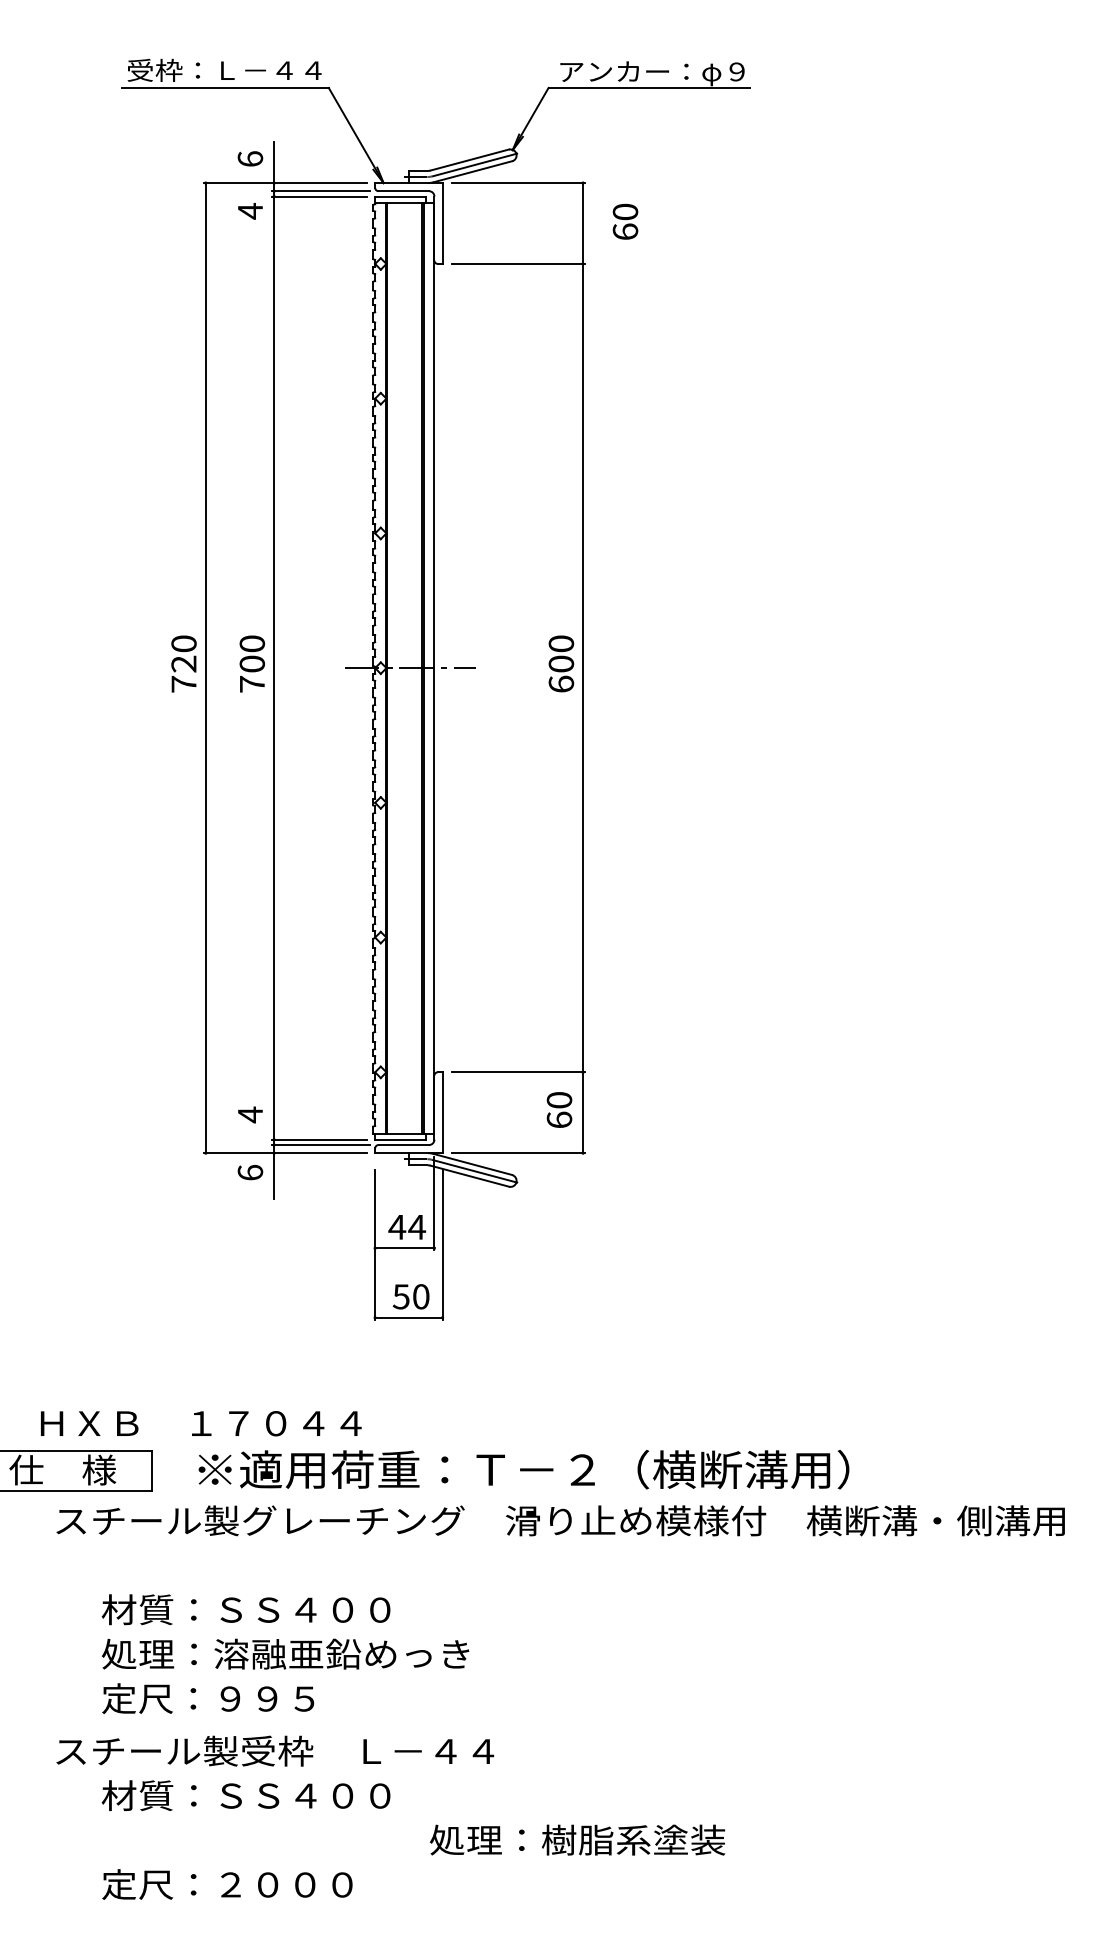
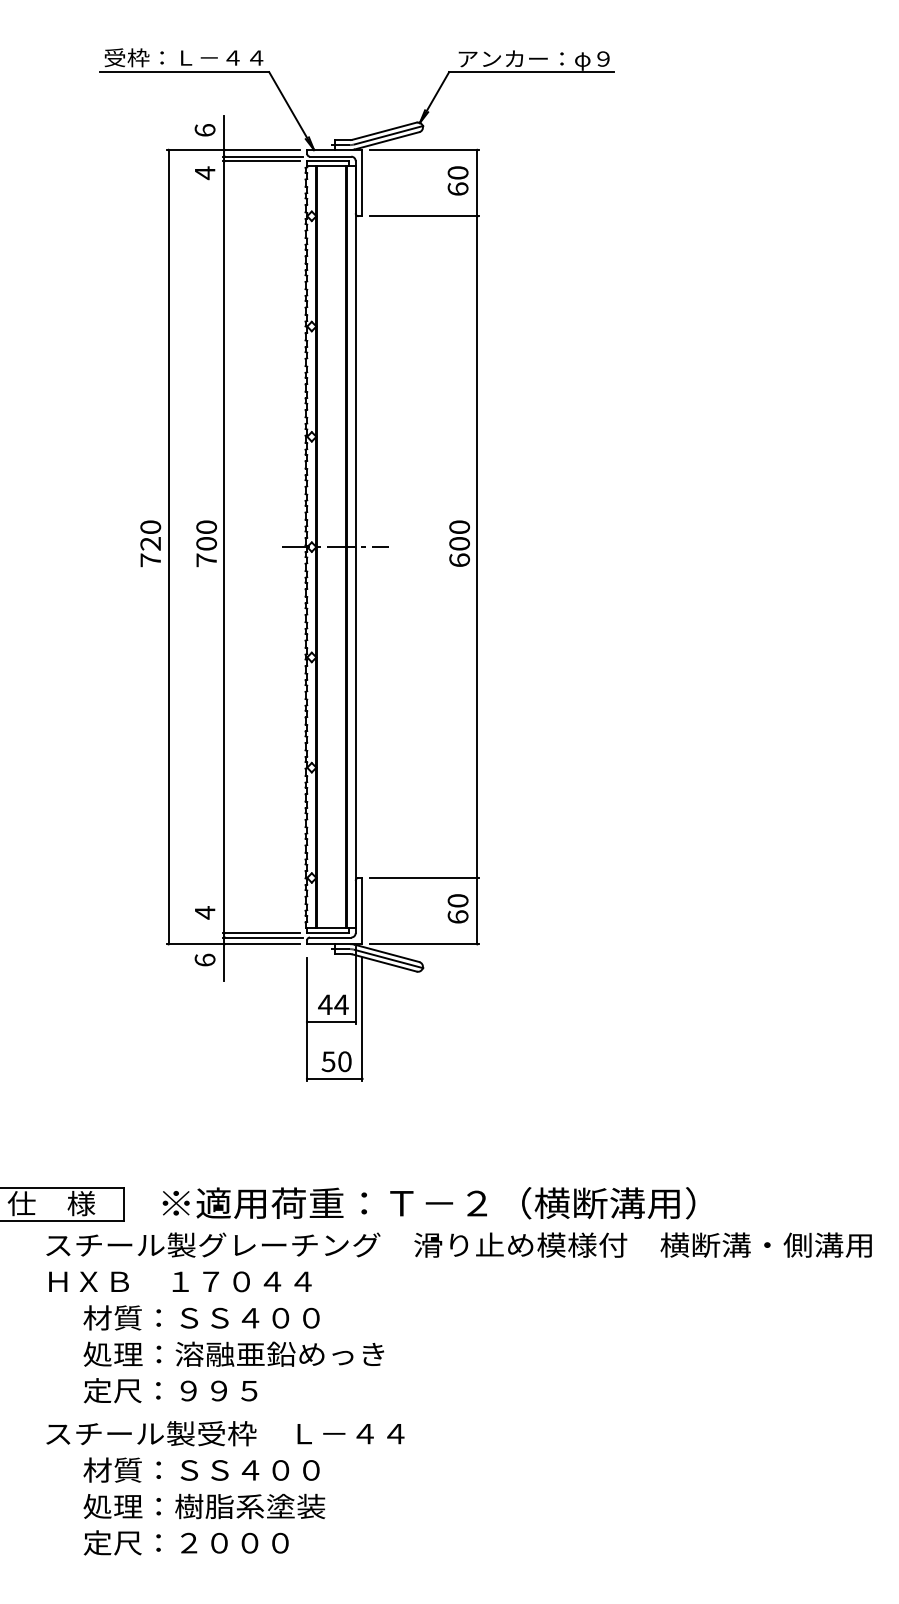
text: (625, 221) -> (458, 180), moved
text: (201, 1423) -> (180, 1281), moved
text: (577, 1839) -> (204, 1505), moved

